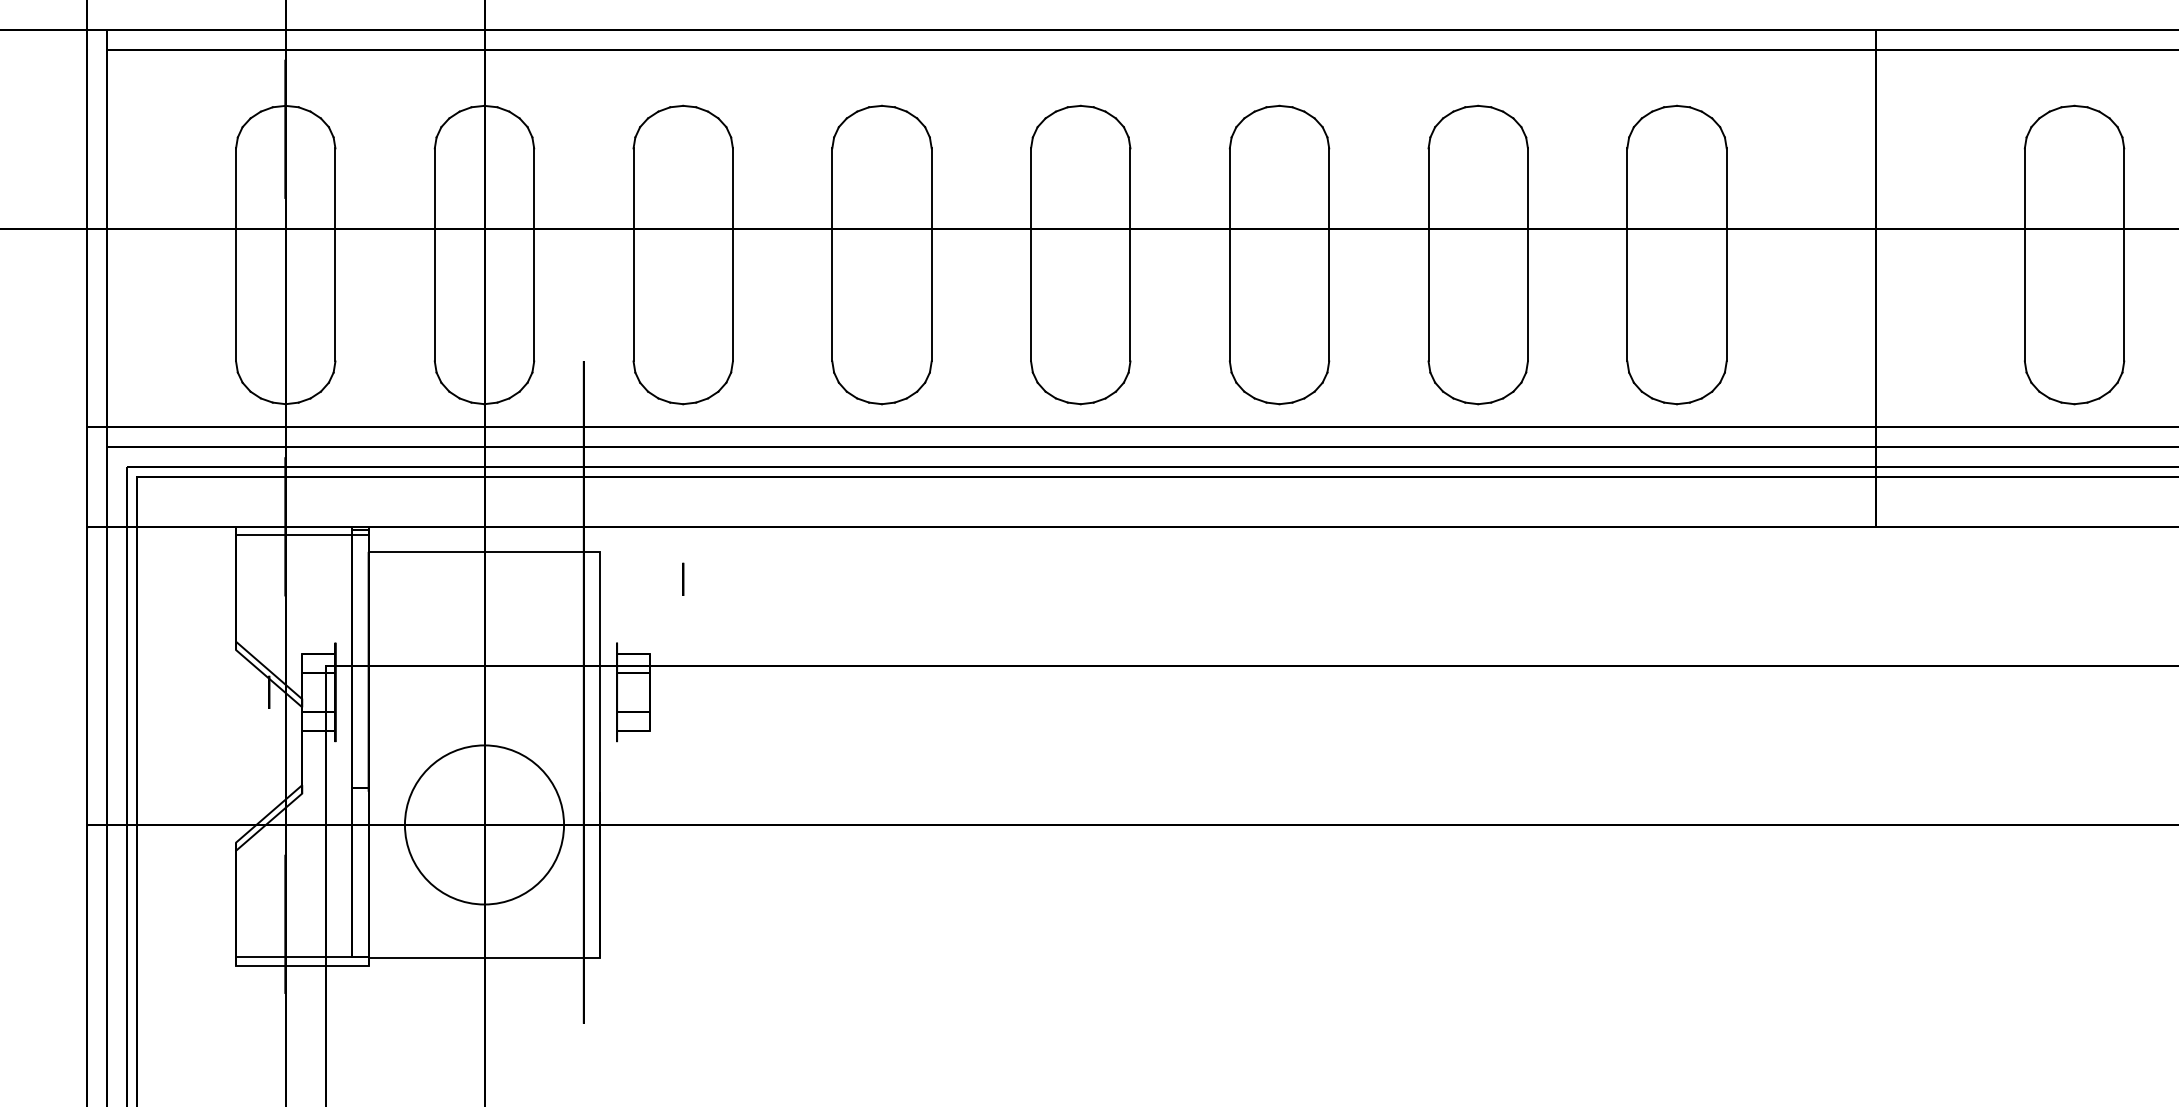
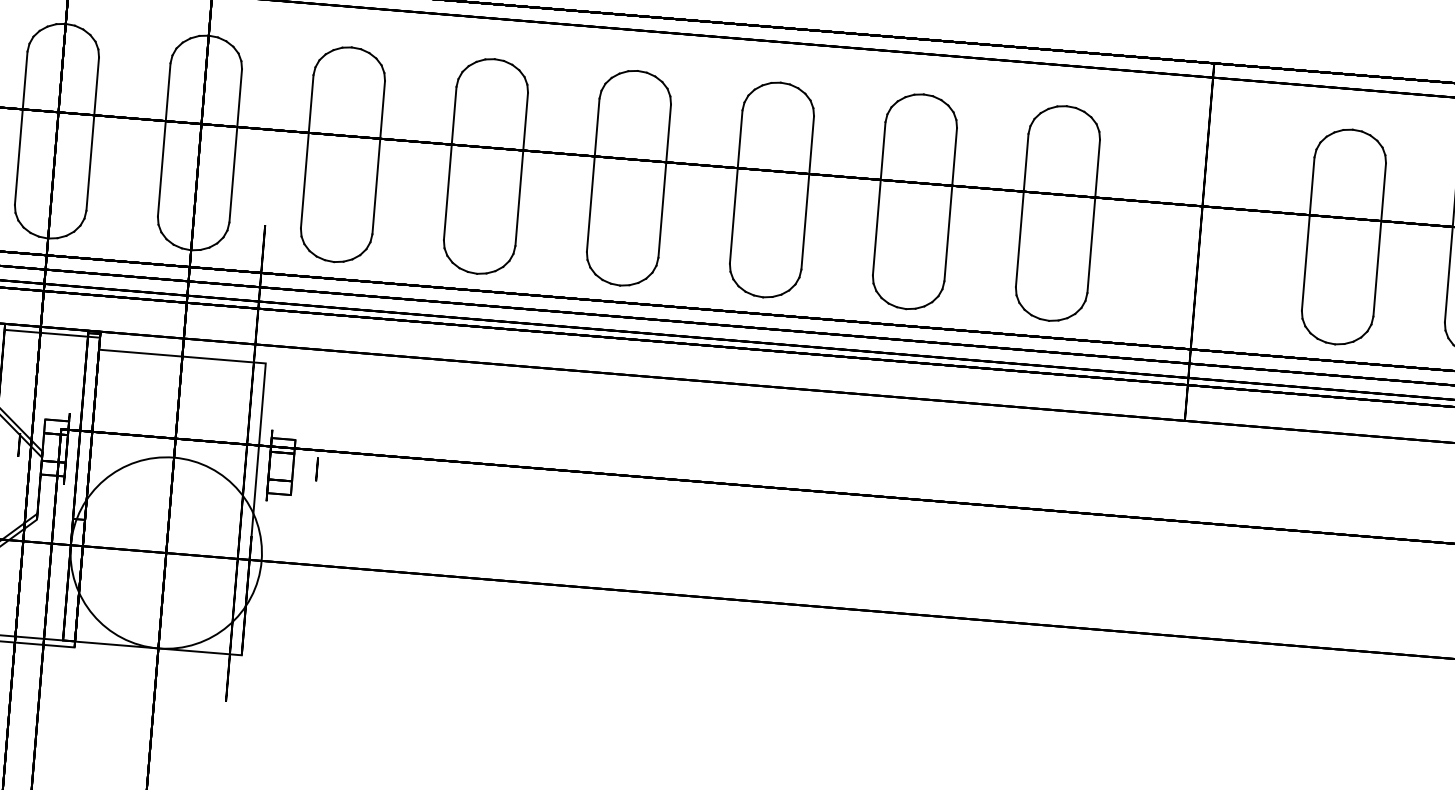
circle: (683, 578) -> (317, 468), moved
circle: (484, 824) -> (166, 552), size x1.67

